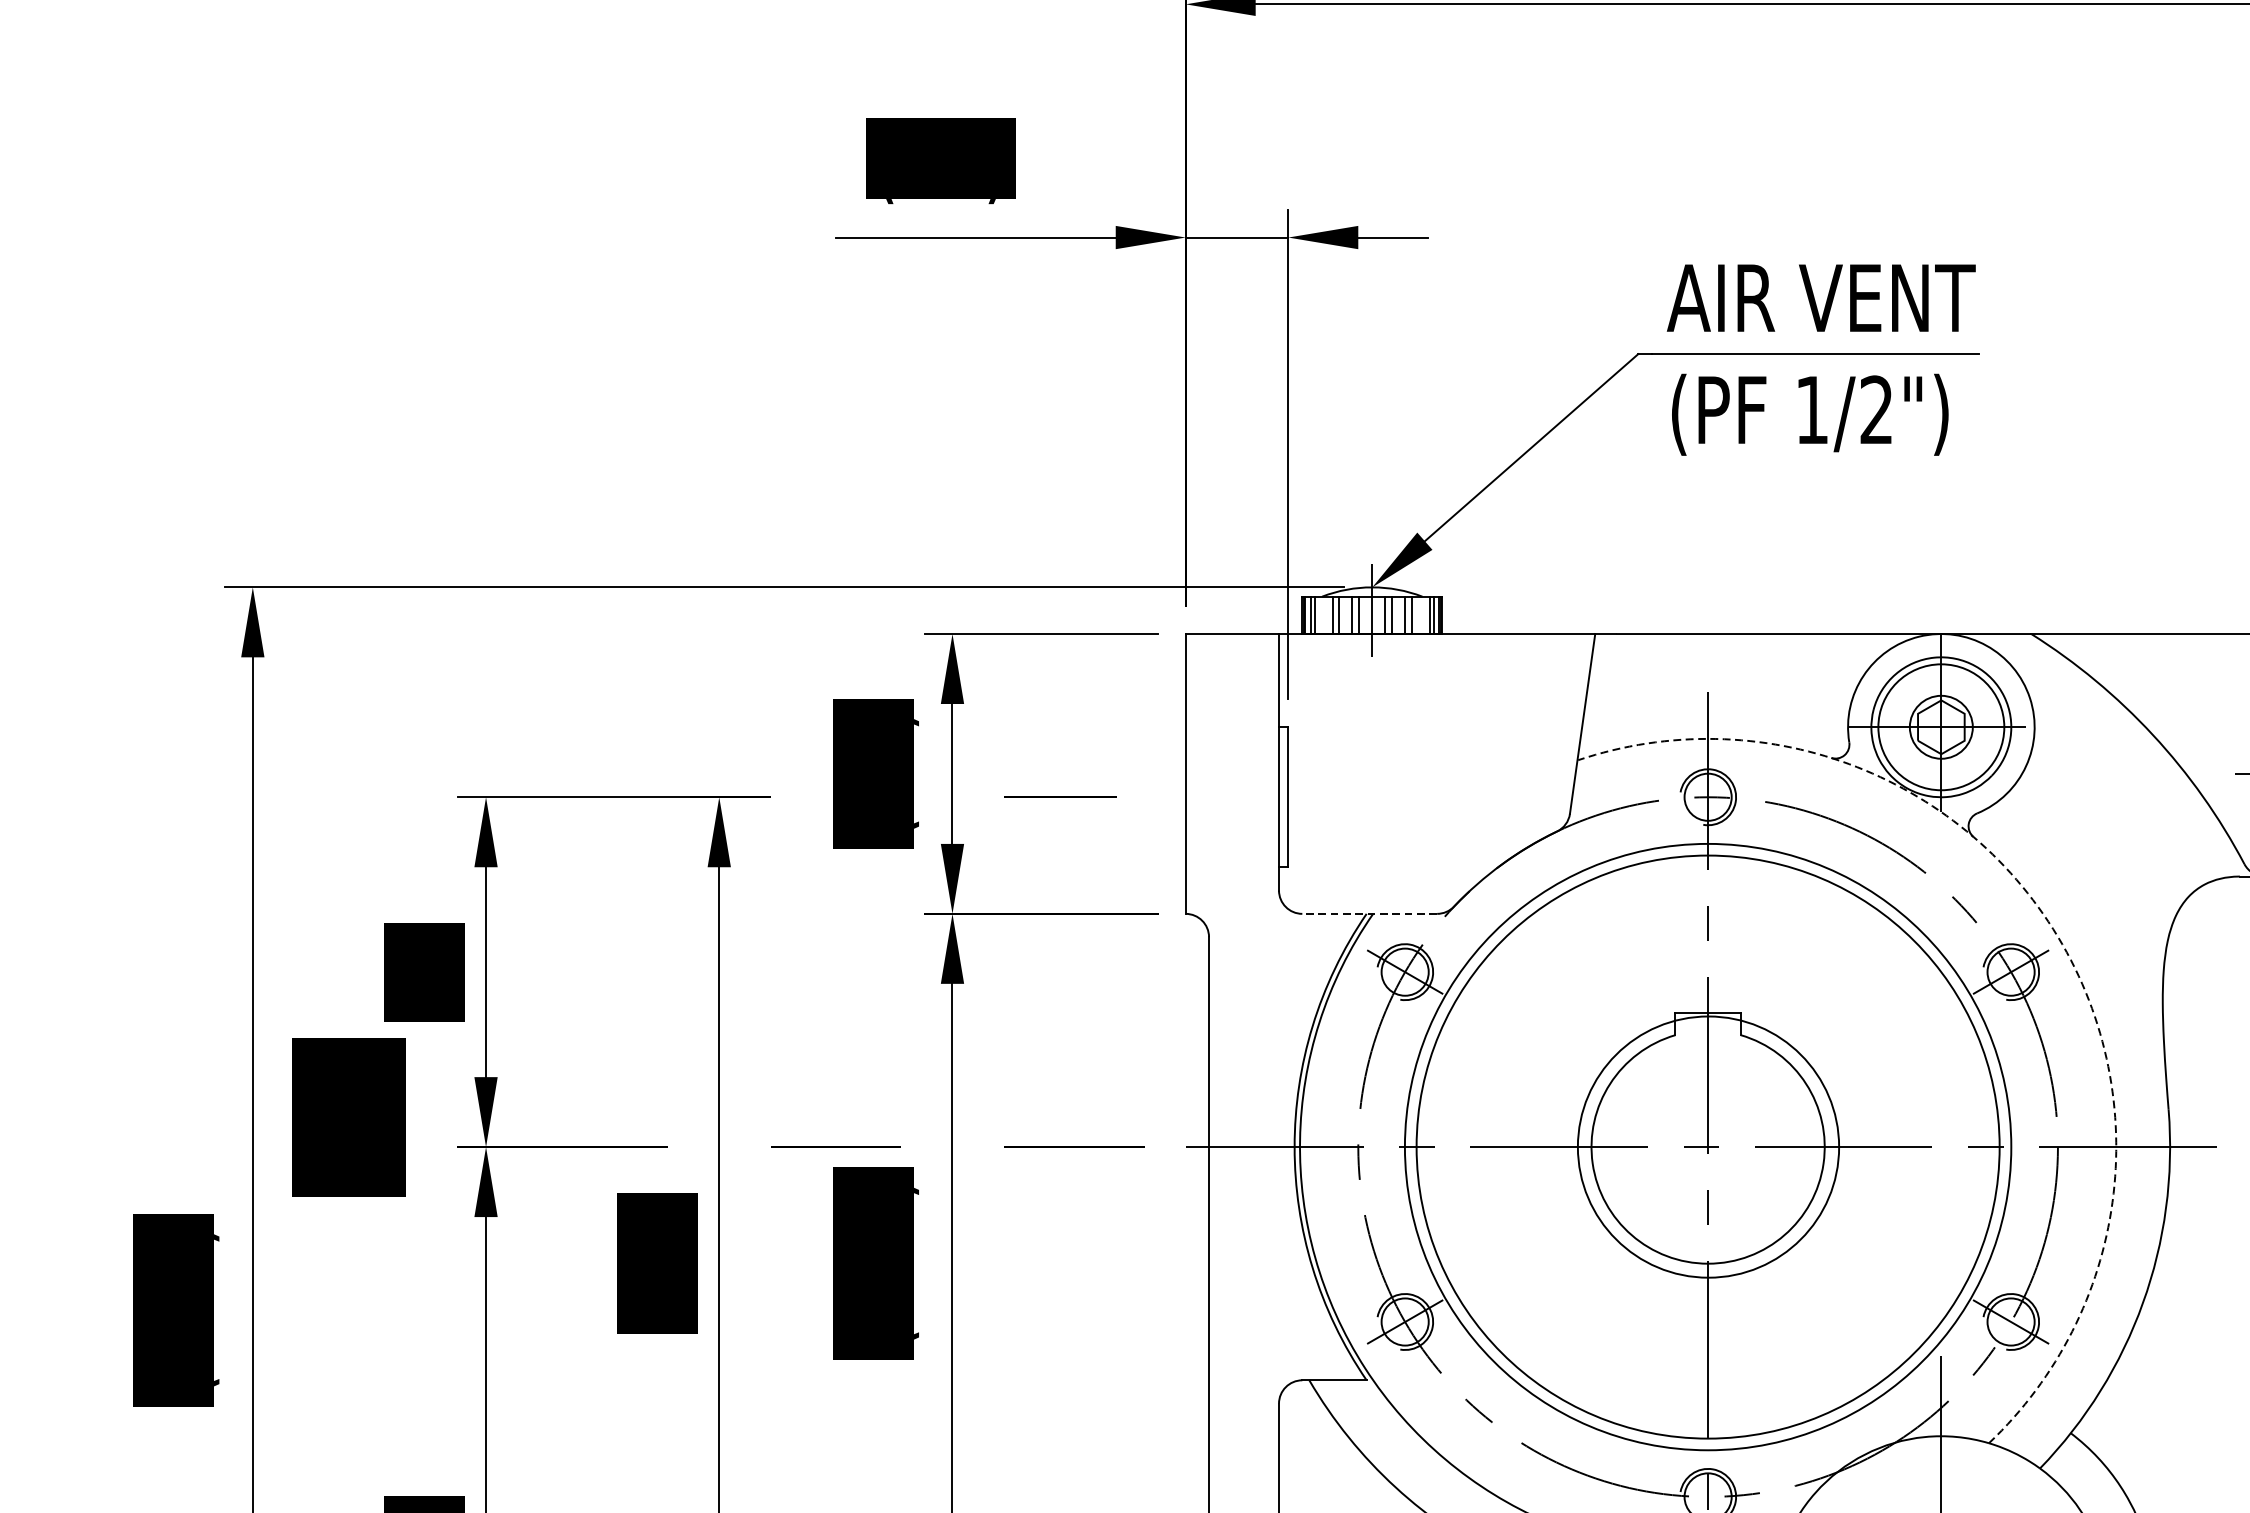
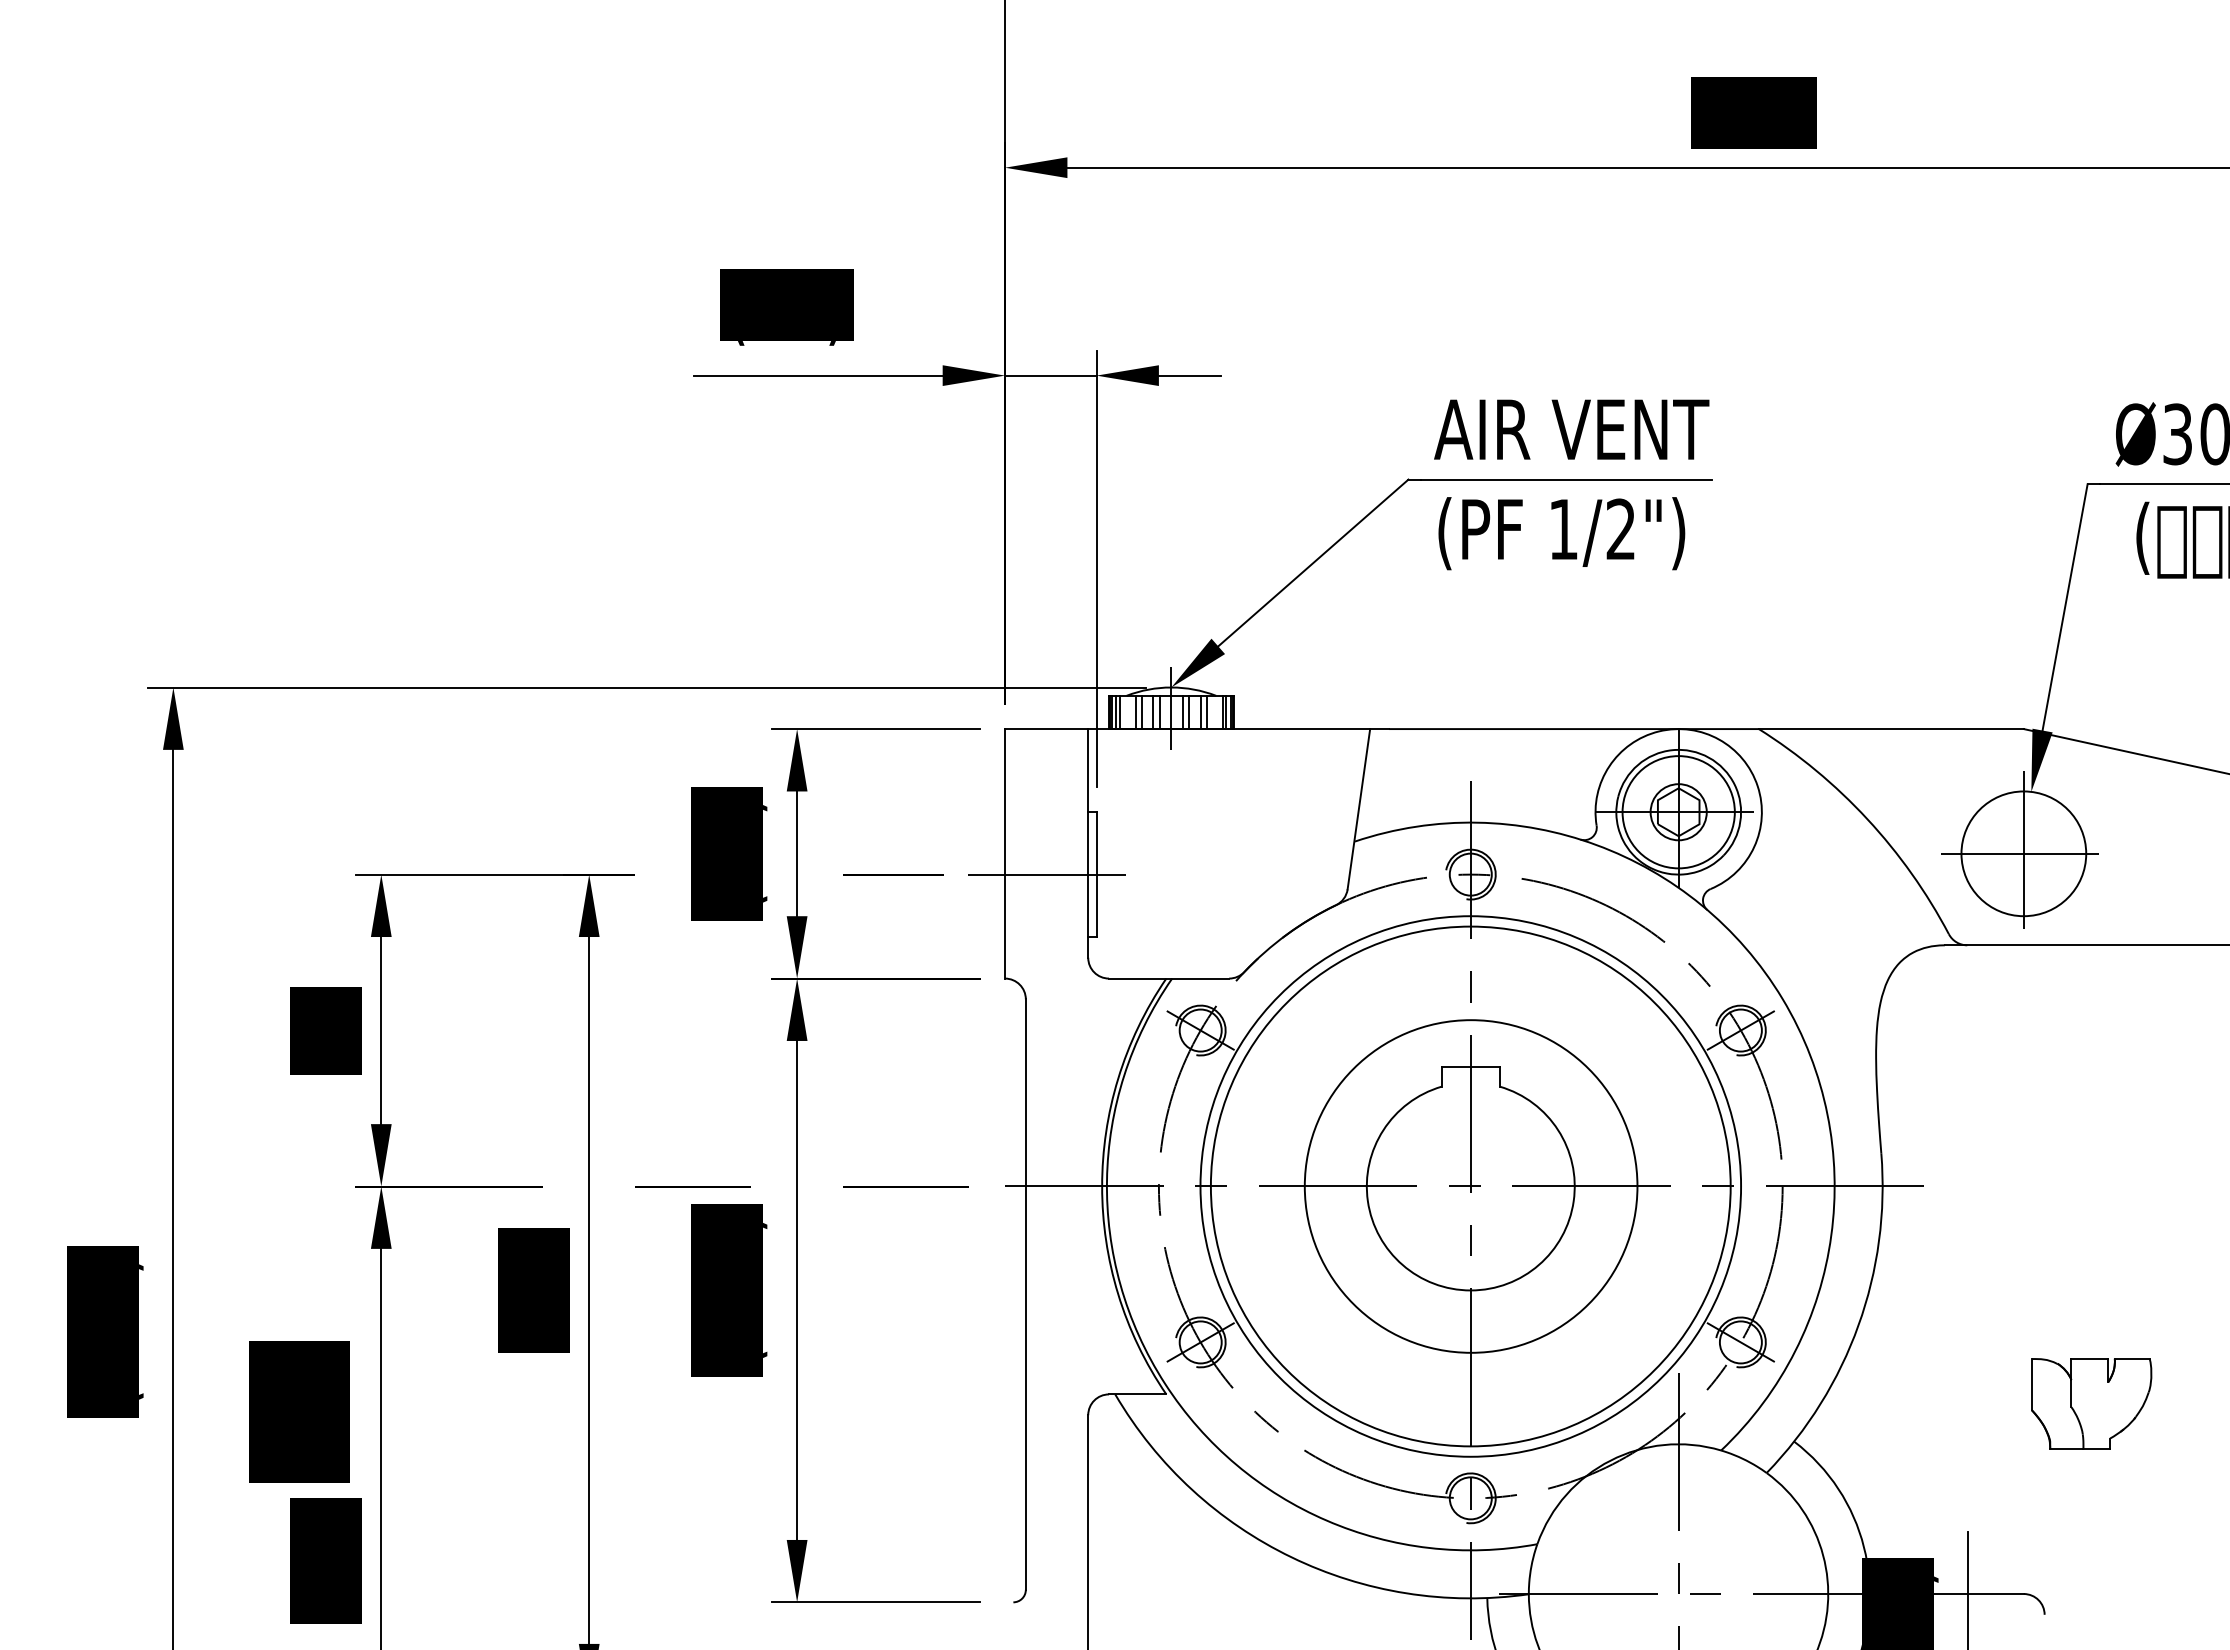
line: (1235, 797) -> (1049, 874), added
line: (1369, 913) -> (1168, 978), dashed -> solid
arc: (2057, 936) -> (1782, 998), dashed -> solid
text: (349, 1116) -> (299, 1411), moved
circle: (1707, 1147) -> (1470, 1186), size x1.43

